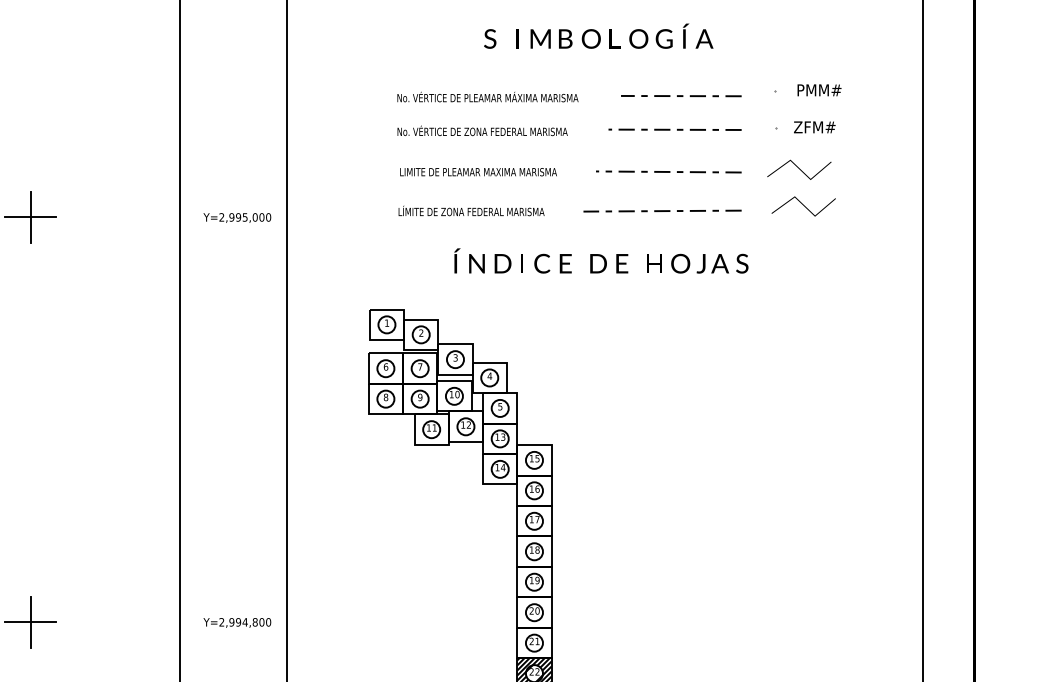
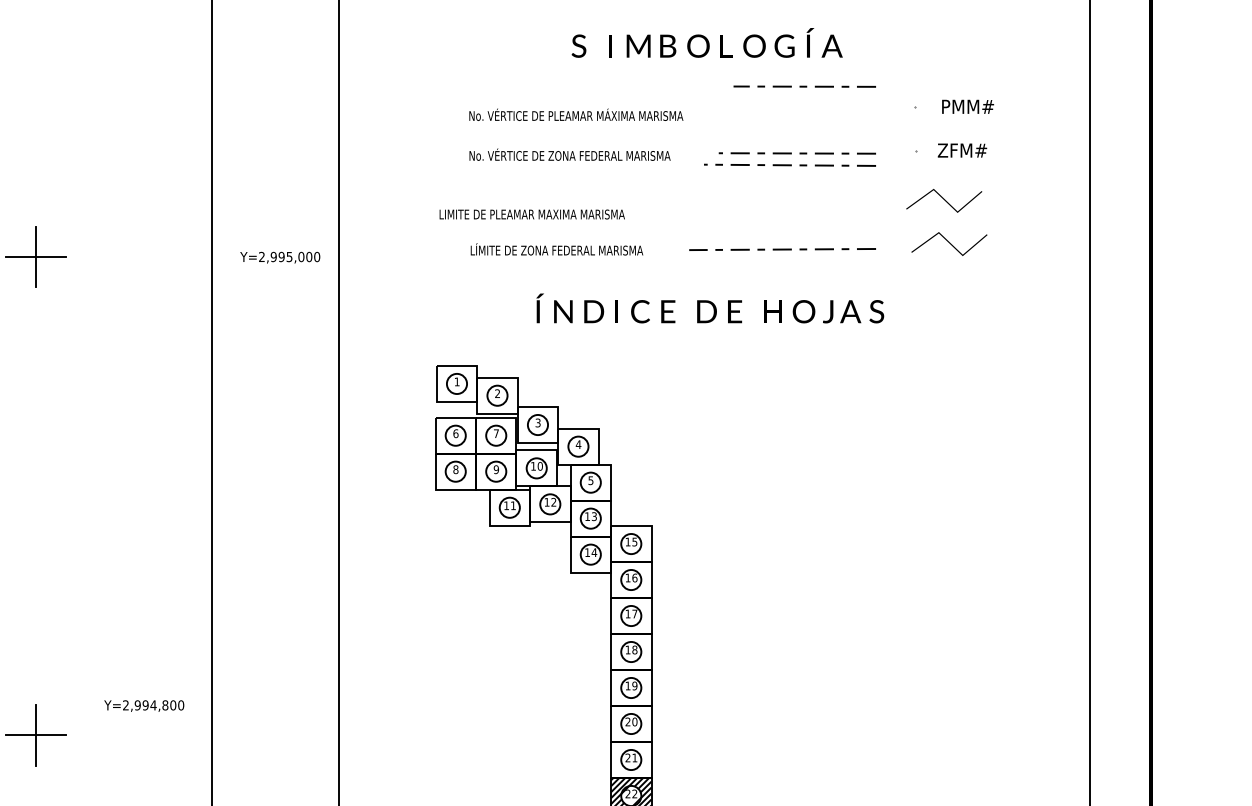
line: (681, 95) -> (804, 86), moved
line: (668, 171) -> (789, 164), moved
text: (477, 172) -> (531, 214), moved
text: (237, 622) -> (144, 705), moved

